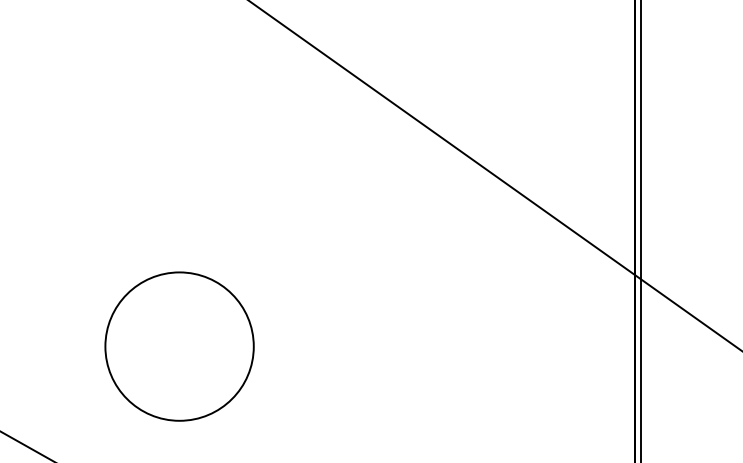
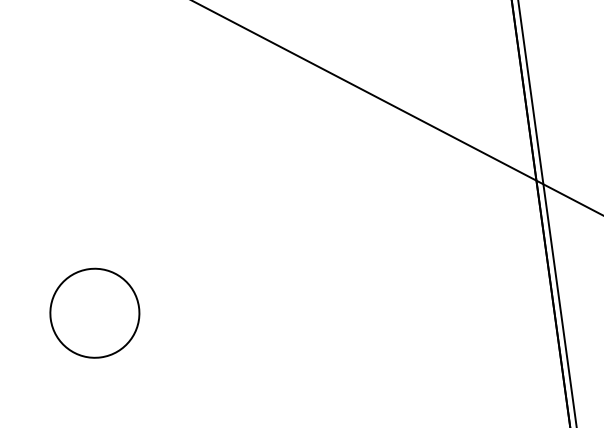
circle: (179, 346) -> (94, 313), size x0.6

